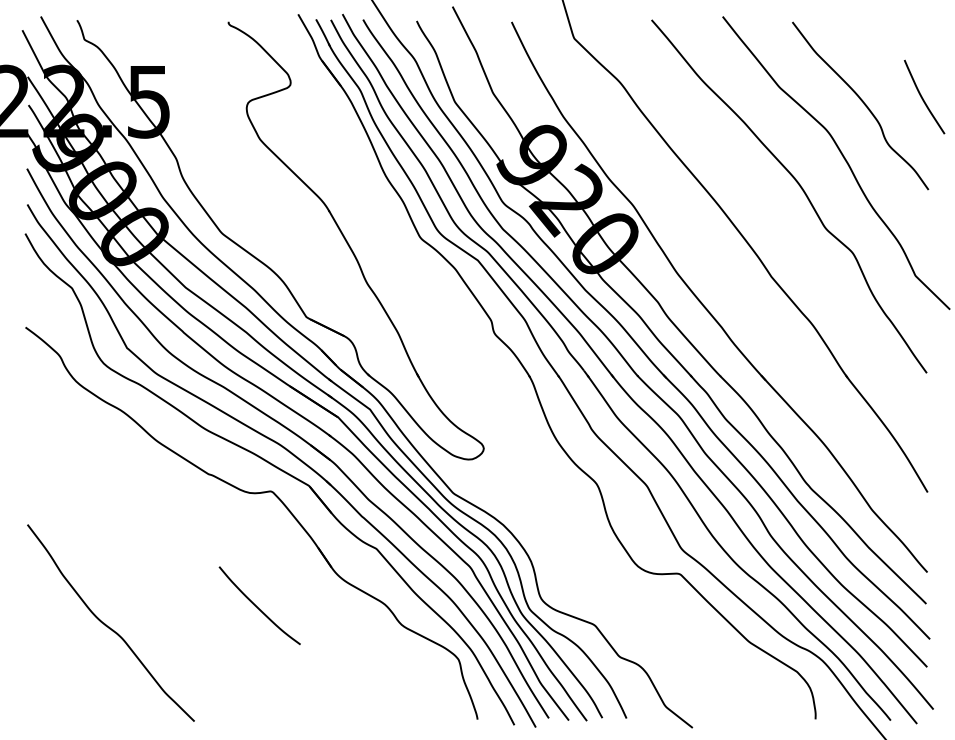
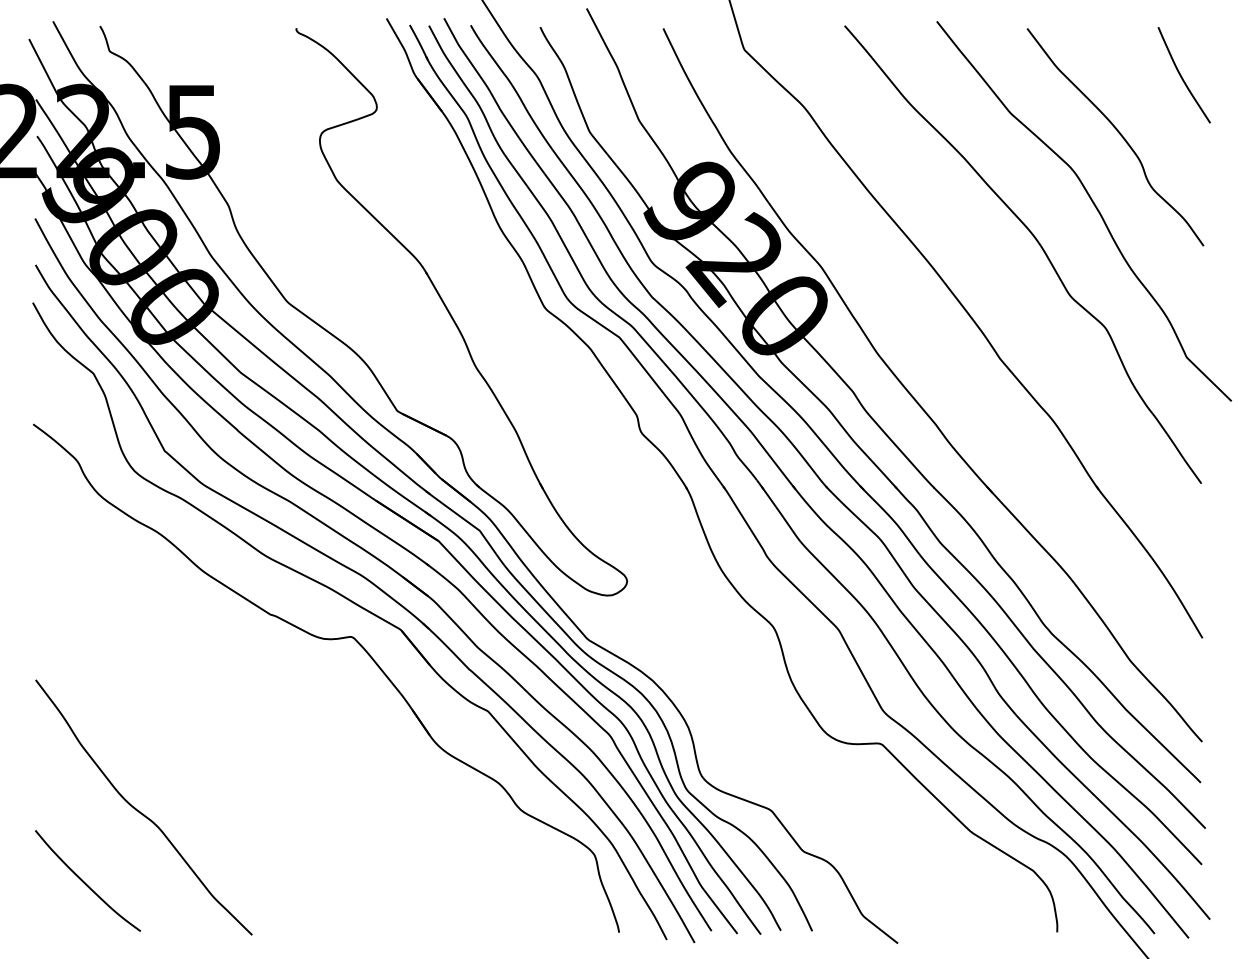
curve: (922, 96) -> (1181, 74), moved
curve: (257, 606) -> (84, 881), moved

